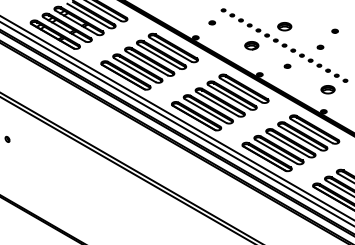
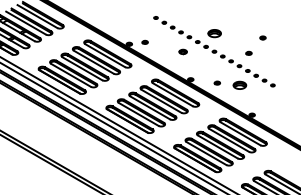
part: (211, 22) -> (144, 42), moved
part: (251, 45) -> (182, 51), size x0.6
part: (287, 65) -> (217, 82), moved
part: (327, 89) -> (239, 85), moved

